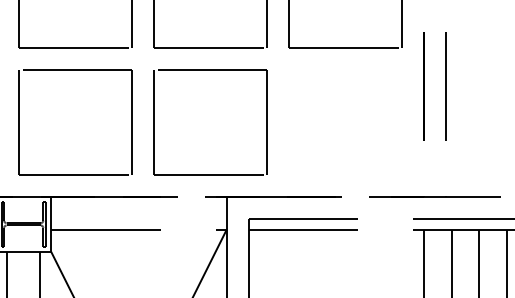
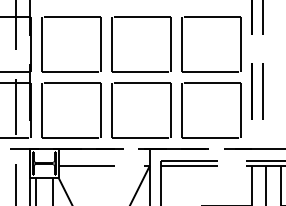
part: (345, 70) -> (211, 83), added

